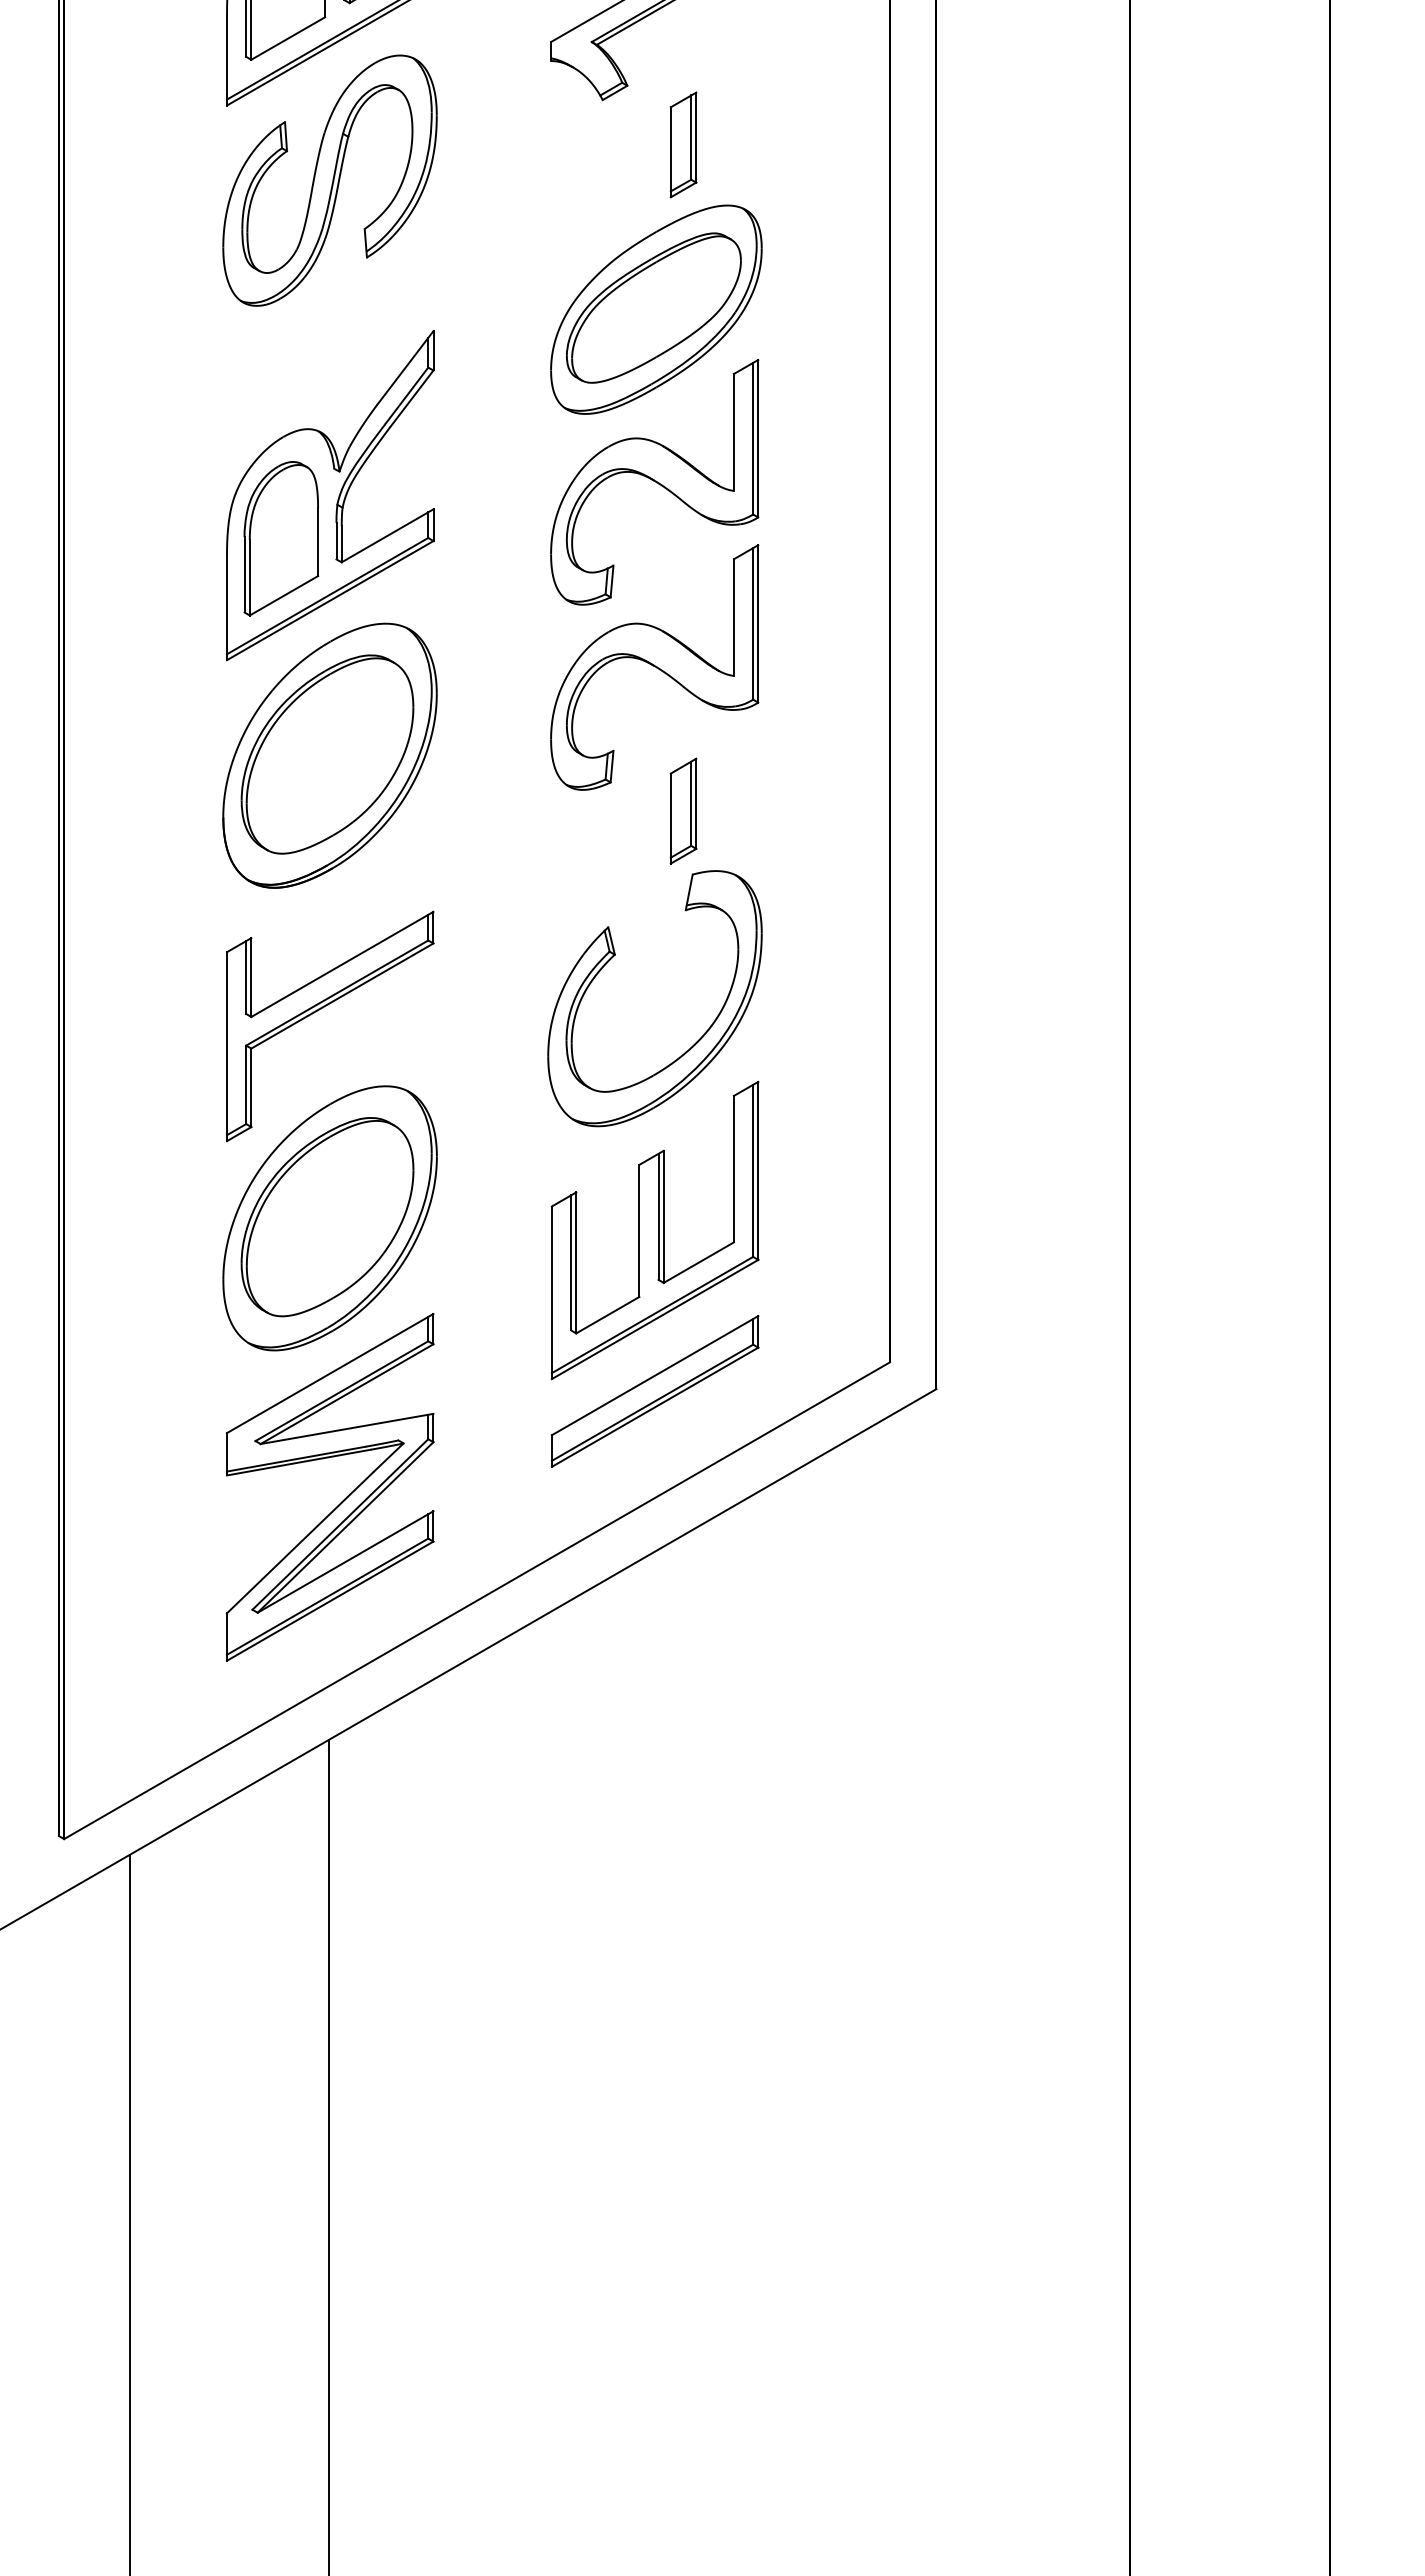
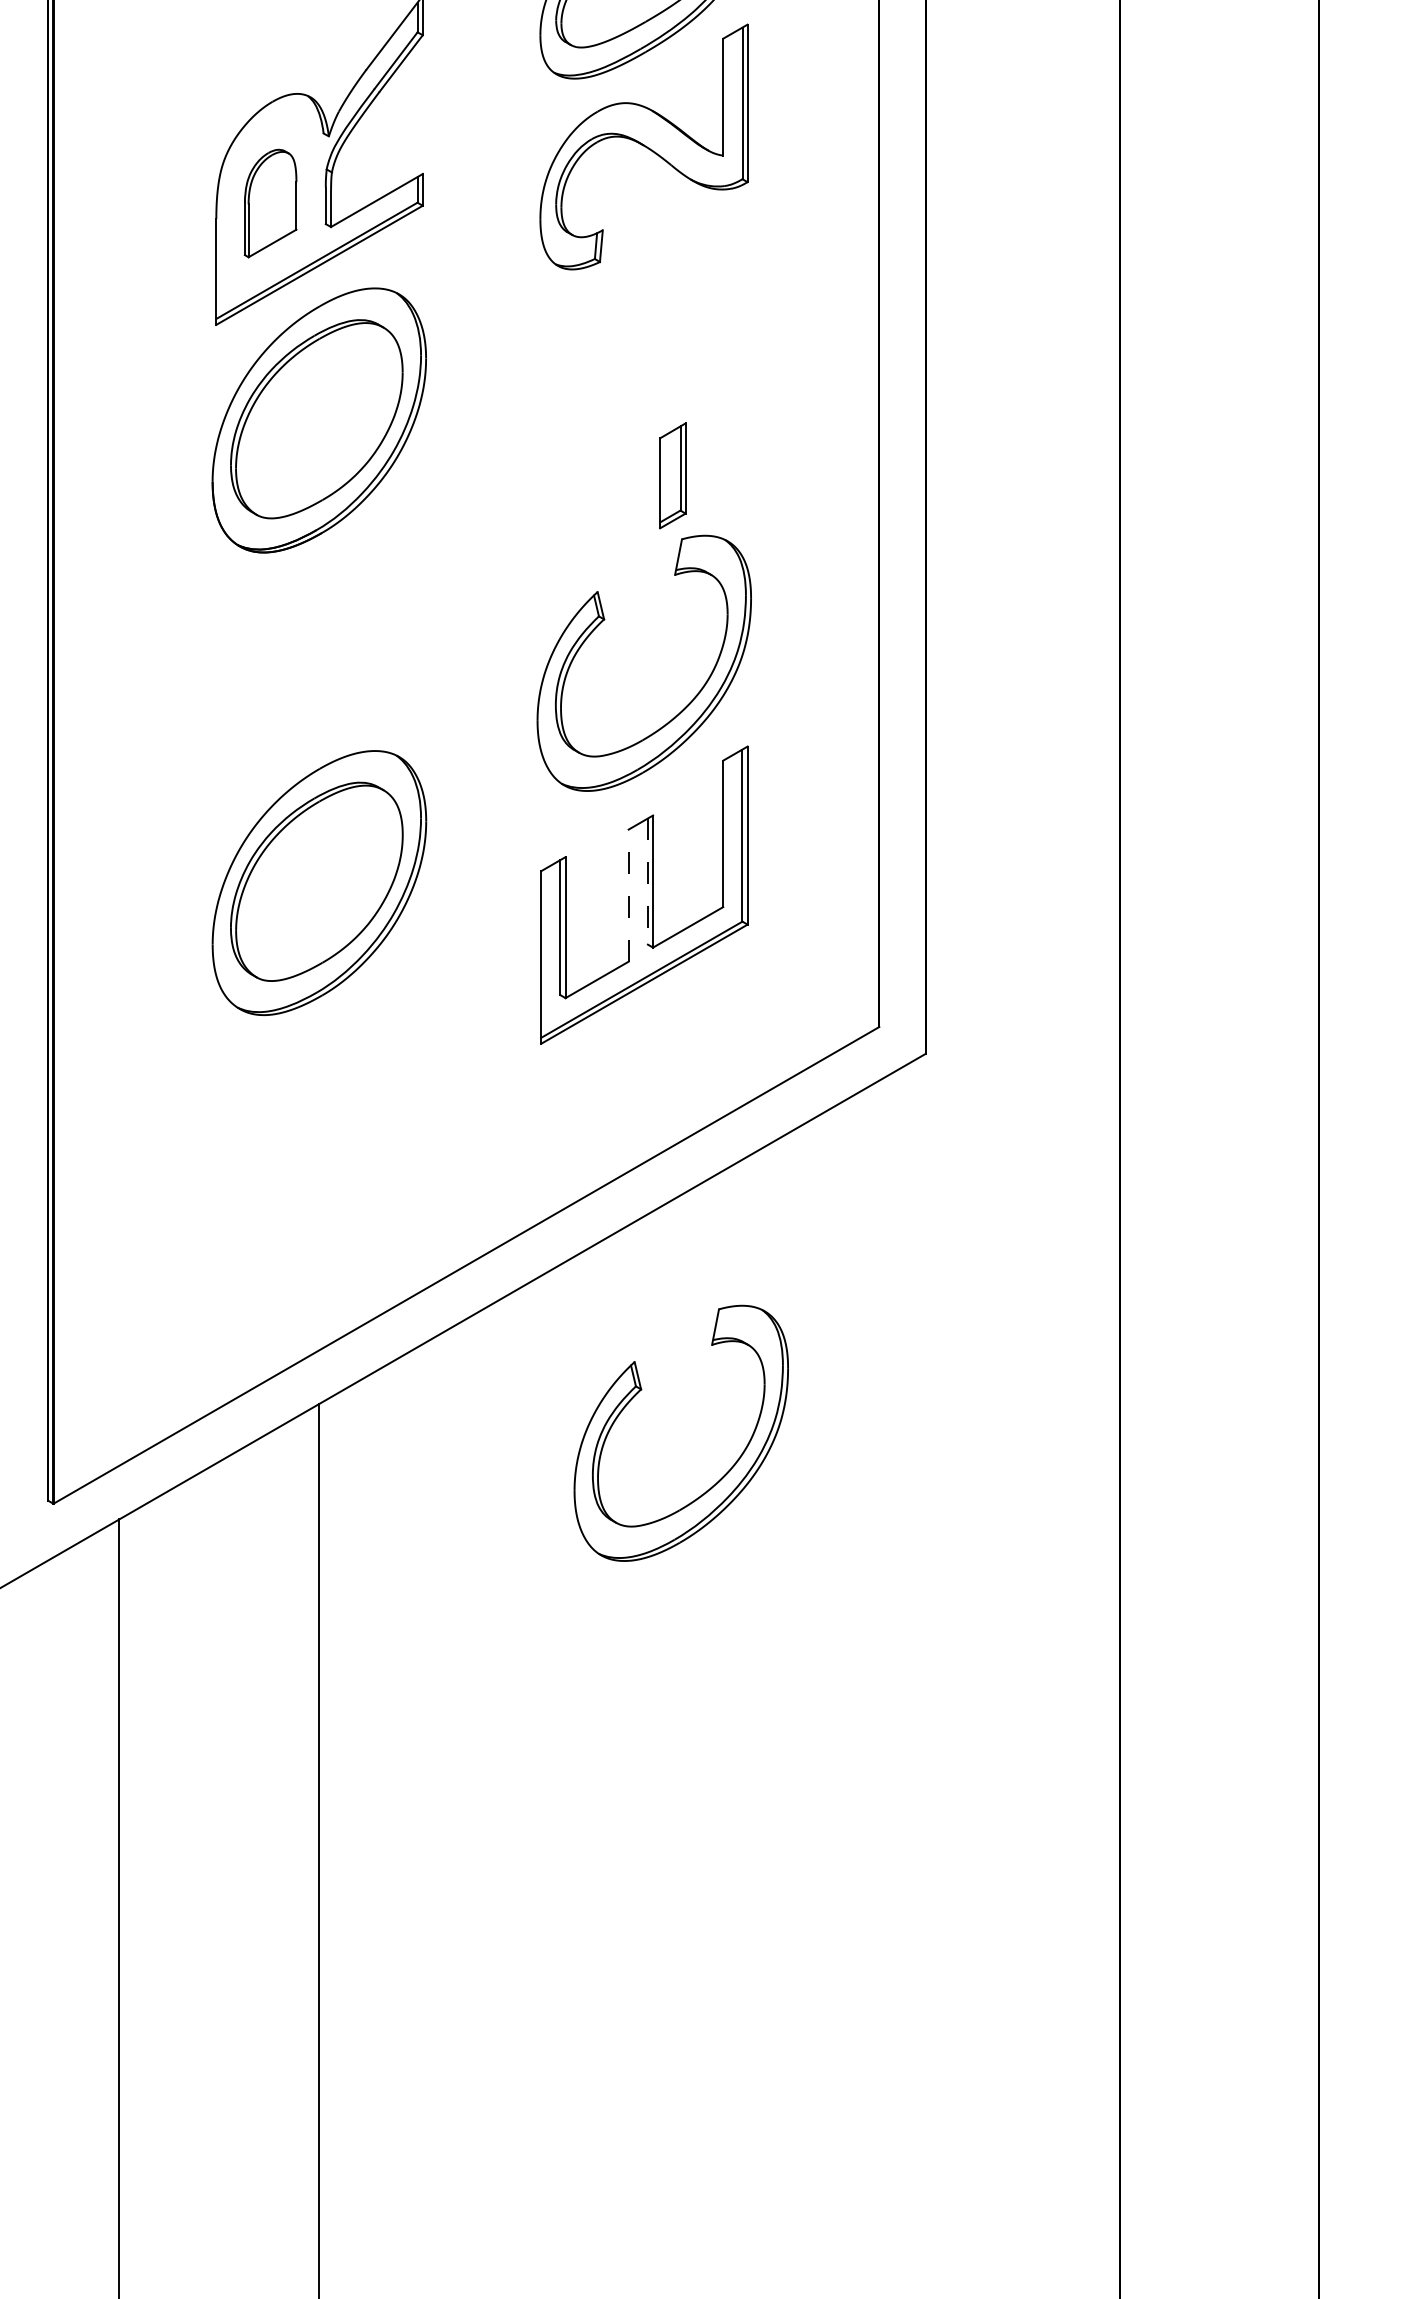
part: (281, 538) -> (270, 203), size x0.7
part: (654, 667) -> (643, 332), removed
part: (321, 1009) -> (310, 674), removed
line: (658, 1217) -> (647, 882), solid -> dashed
line: (639, 1230) -> (628, 895), solid -> dashed
part: (654, 1391) -> (643, 1056), removed
part: (343, 1499) -> (332, 1164), removed
part: (650, 1727) -> (639, 1392), added

